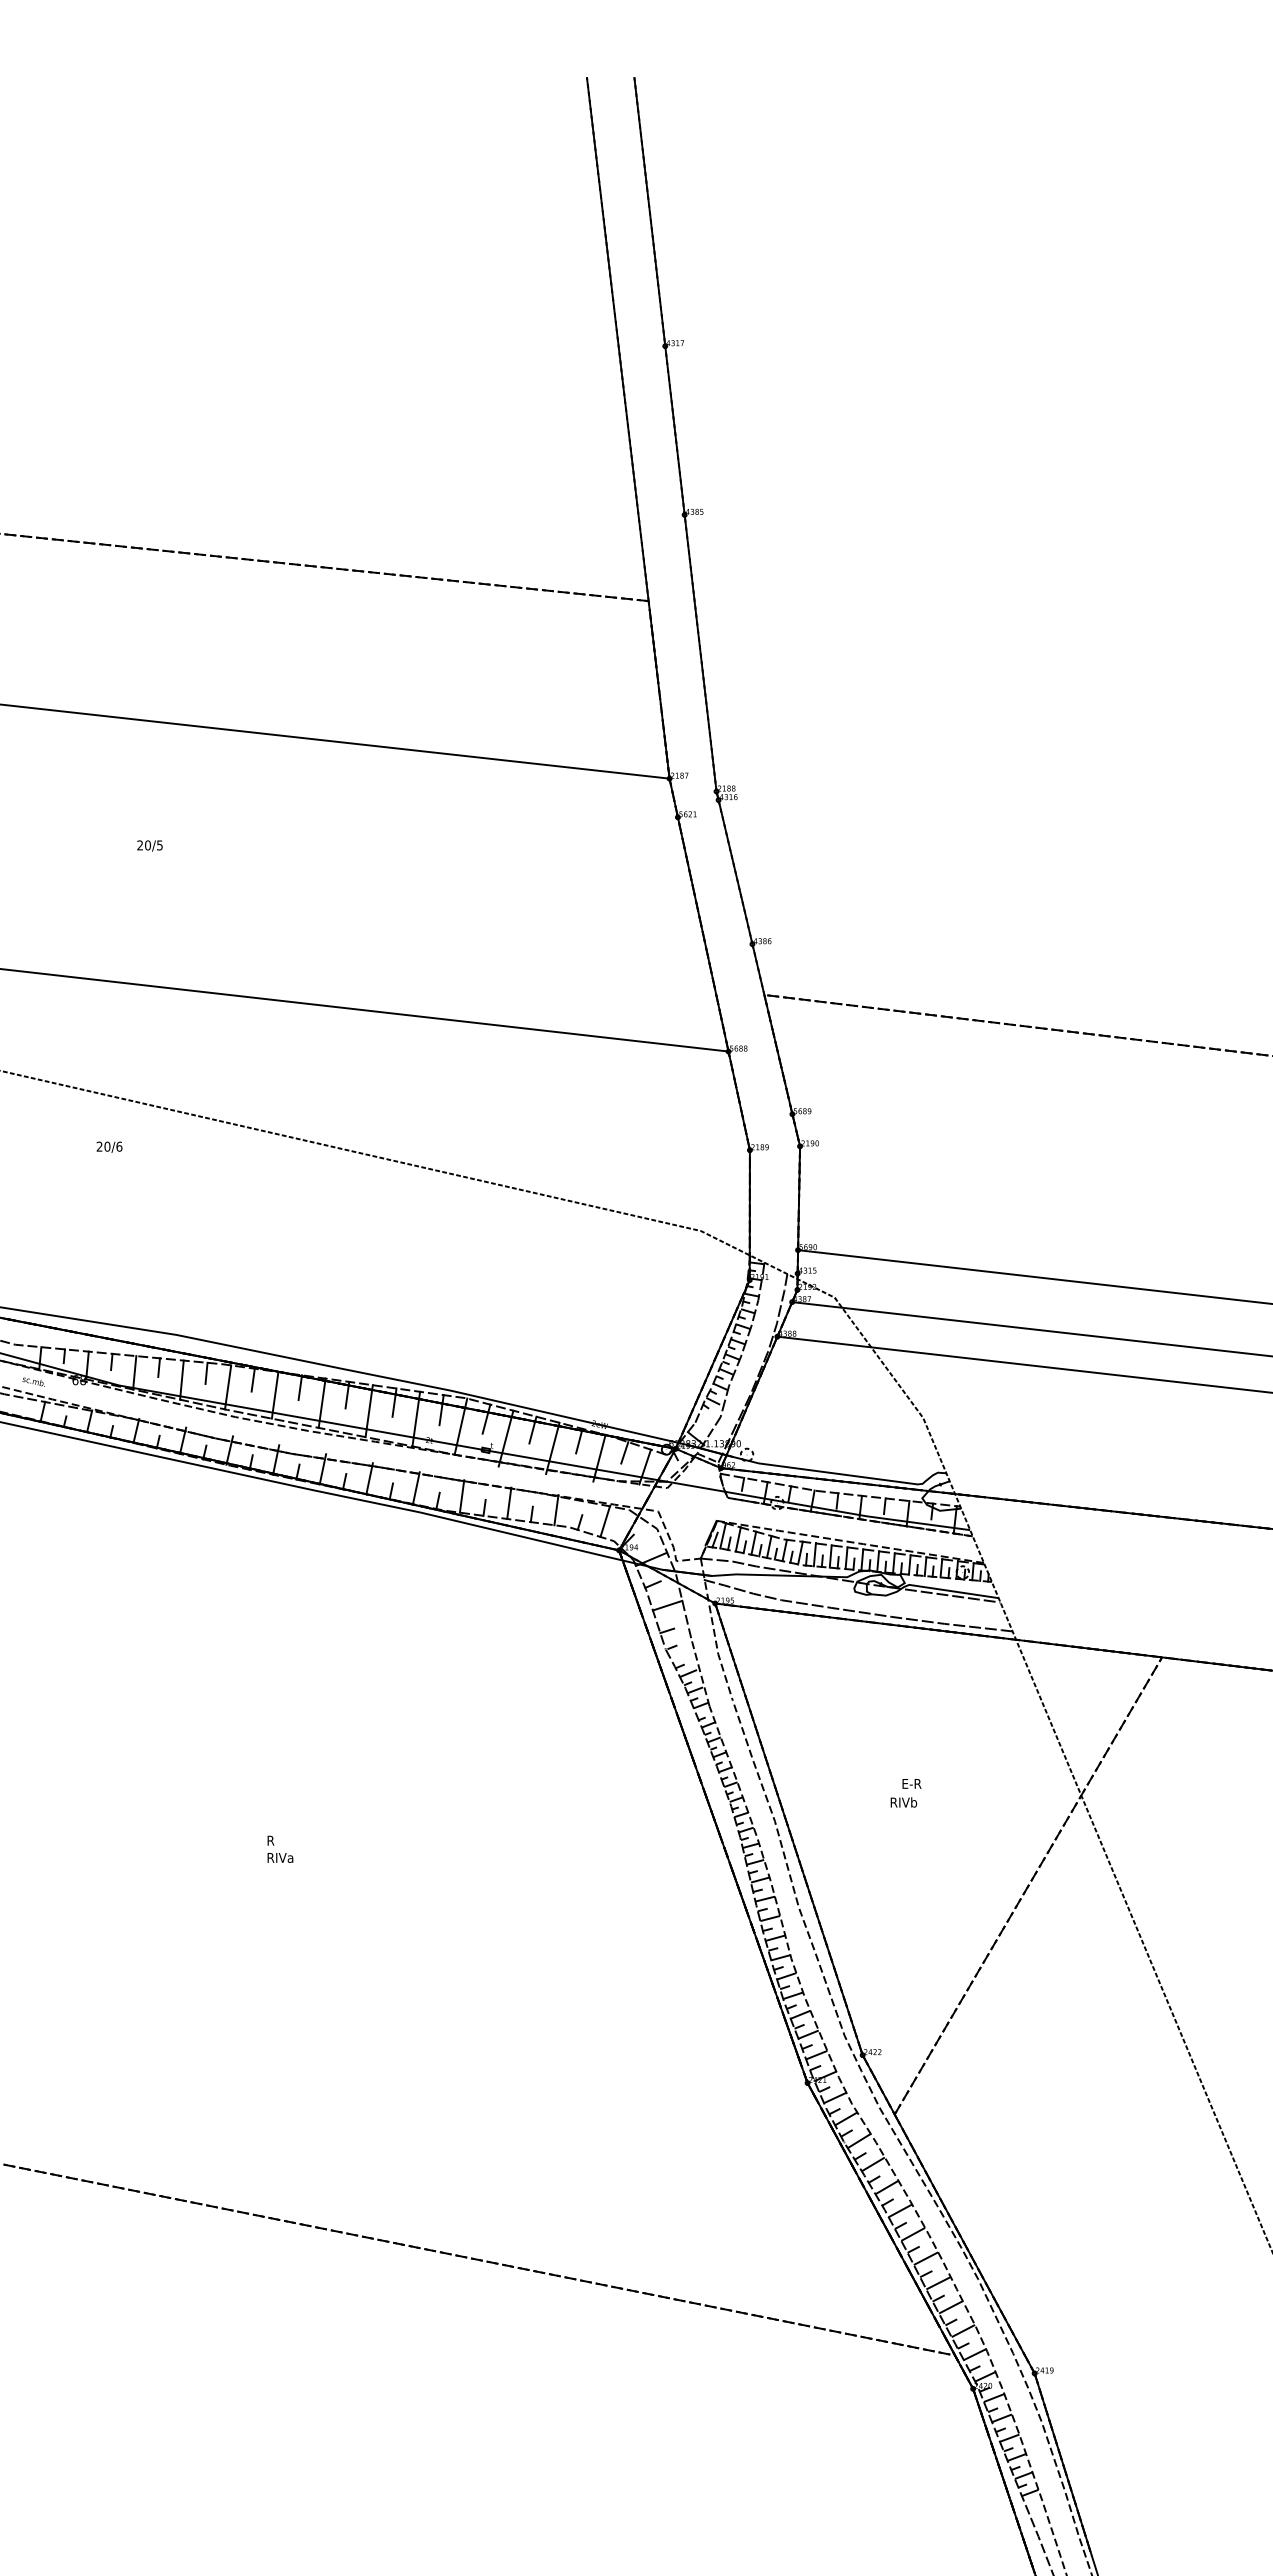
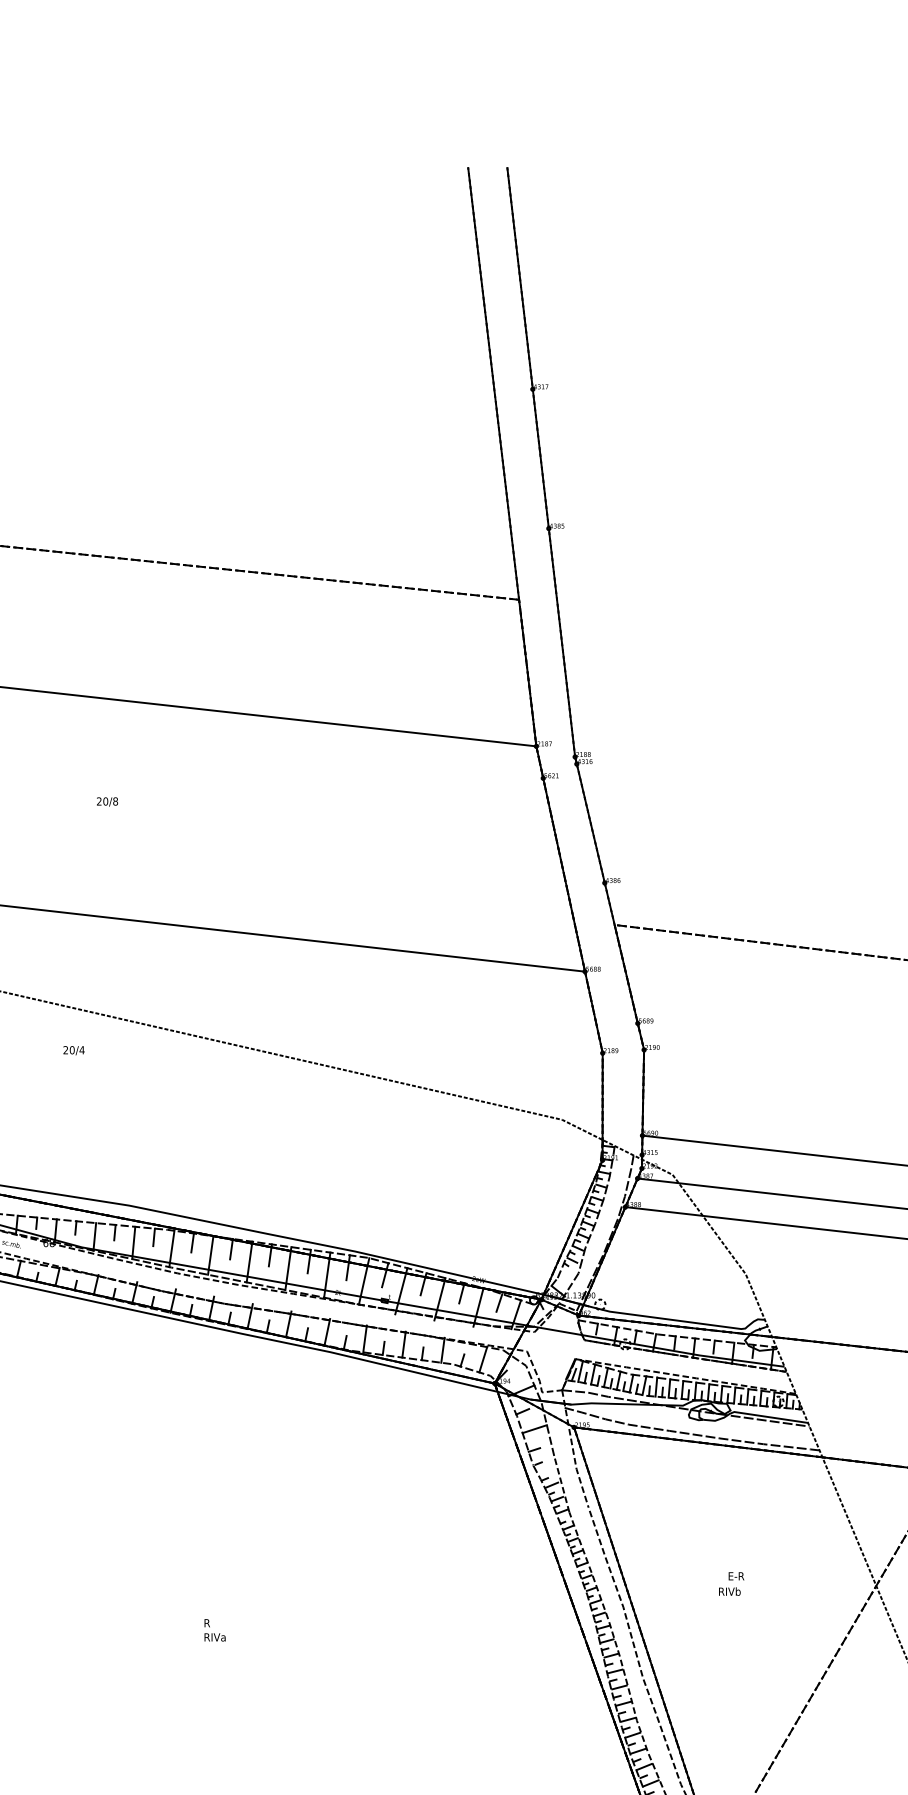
text: (159, 845) -> (115, 801), 20/5 -> 20/8
text: (119, 1146) -> (82, 1050), 20/6 -> 20/4

